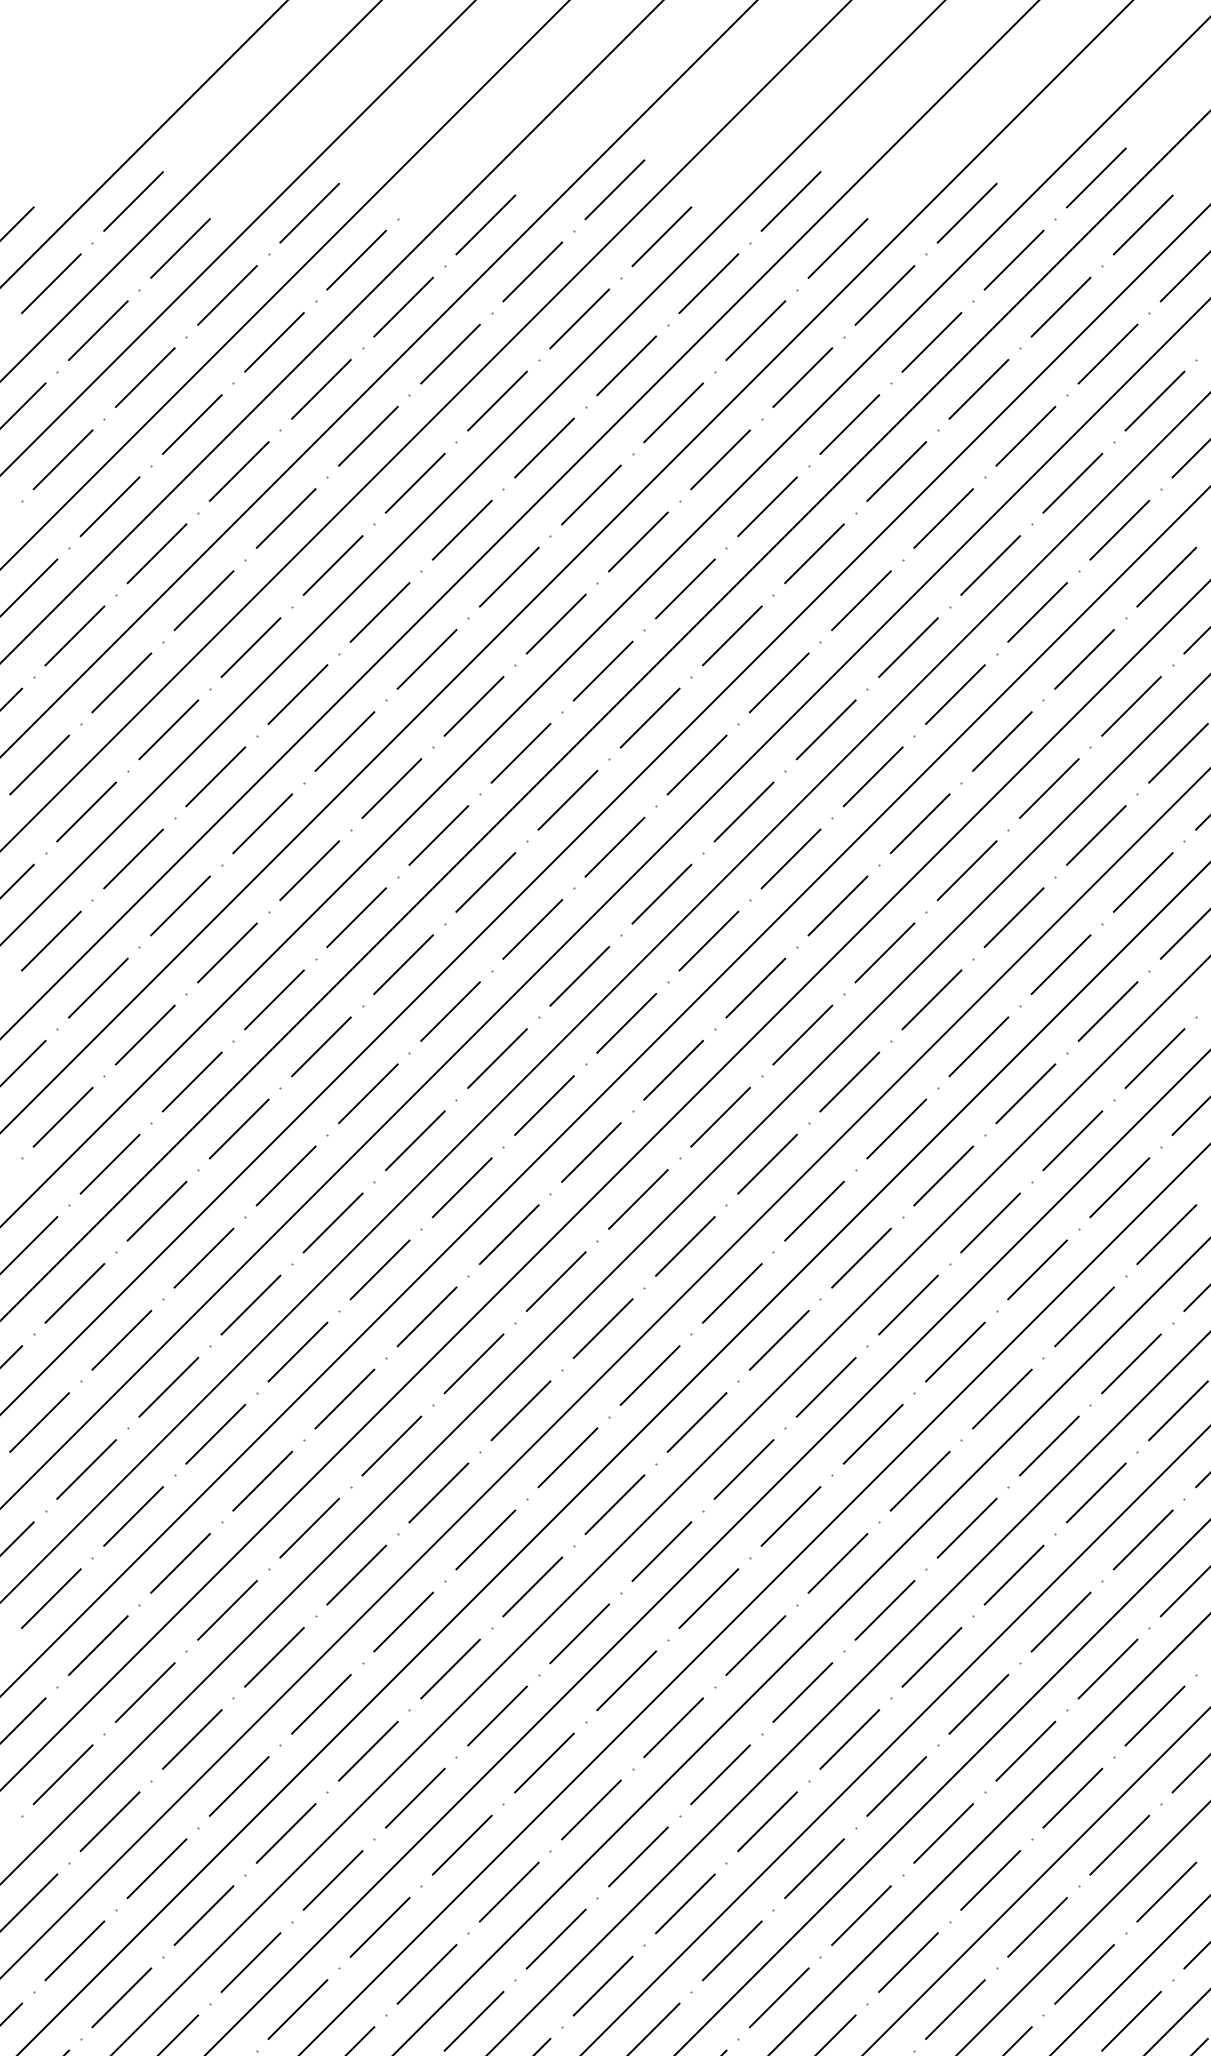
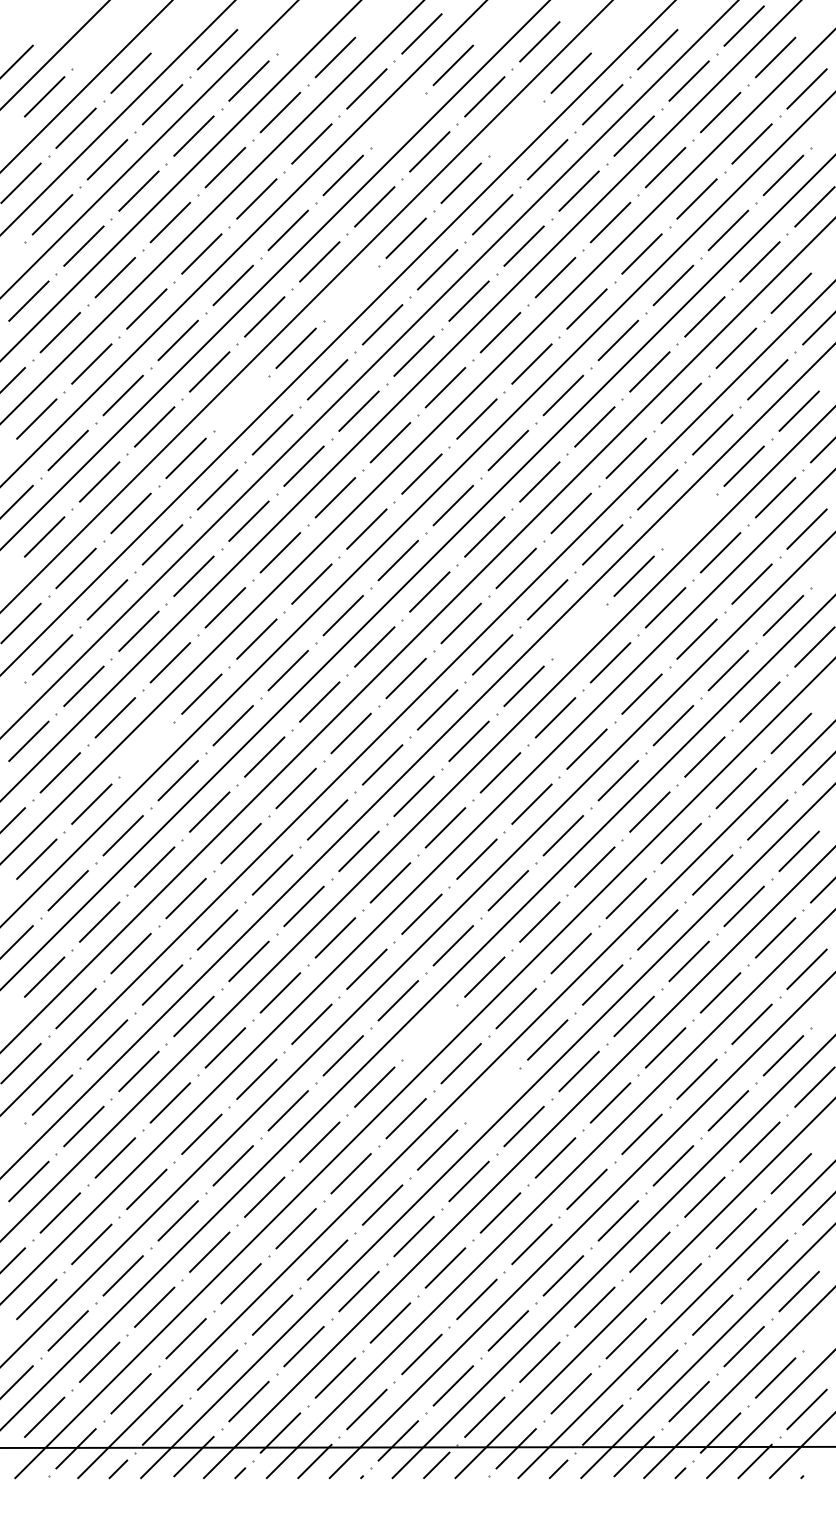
line: (133, 201) -> (99, 41), removed
line: (579, 319) -> (398, 120), removed
line: (754, 329) -> (515, 127), removed
line: (508, 575) -> (350, 292), removed
line: (343, 741) -> (240, 403), removed
line: (1013, 916) -> (688, 520), removed
line: (848, 1080) -> (578, 630), removed
line: (203, 1257) -> (146, 748), removed
line: (626, 1679) -> (429, 1031), removed
line: (720, 1773) -> (492, 1094), removed

